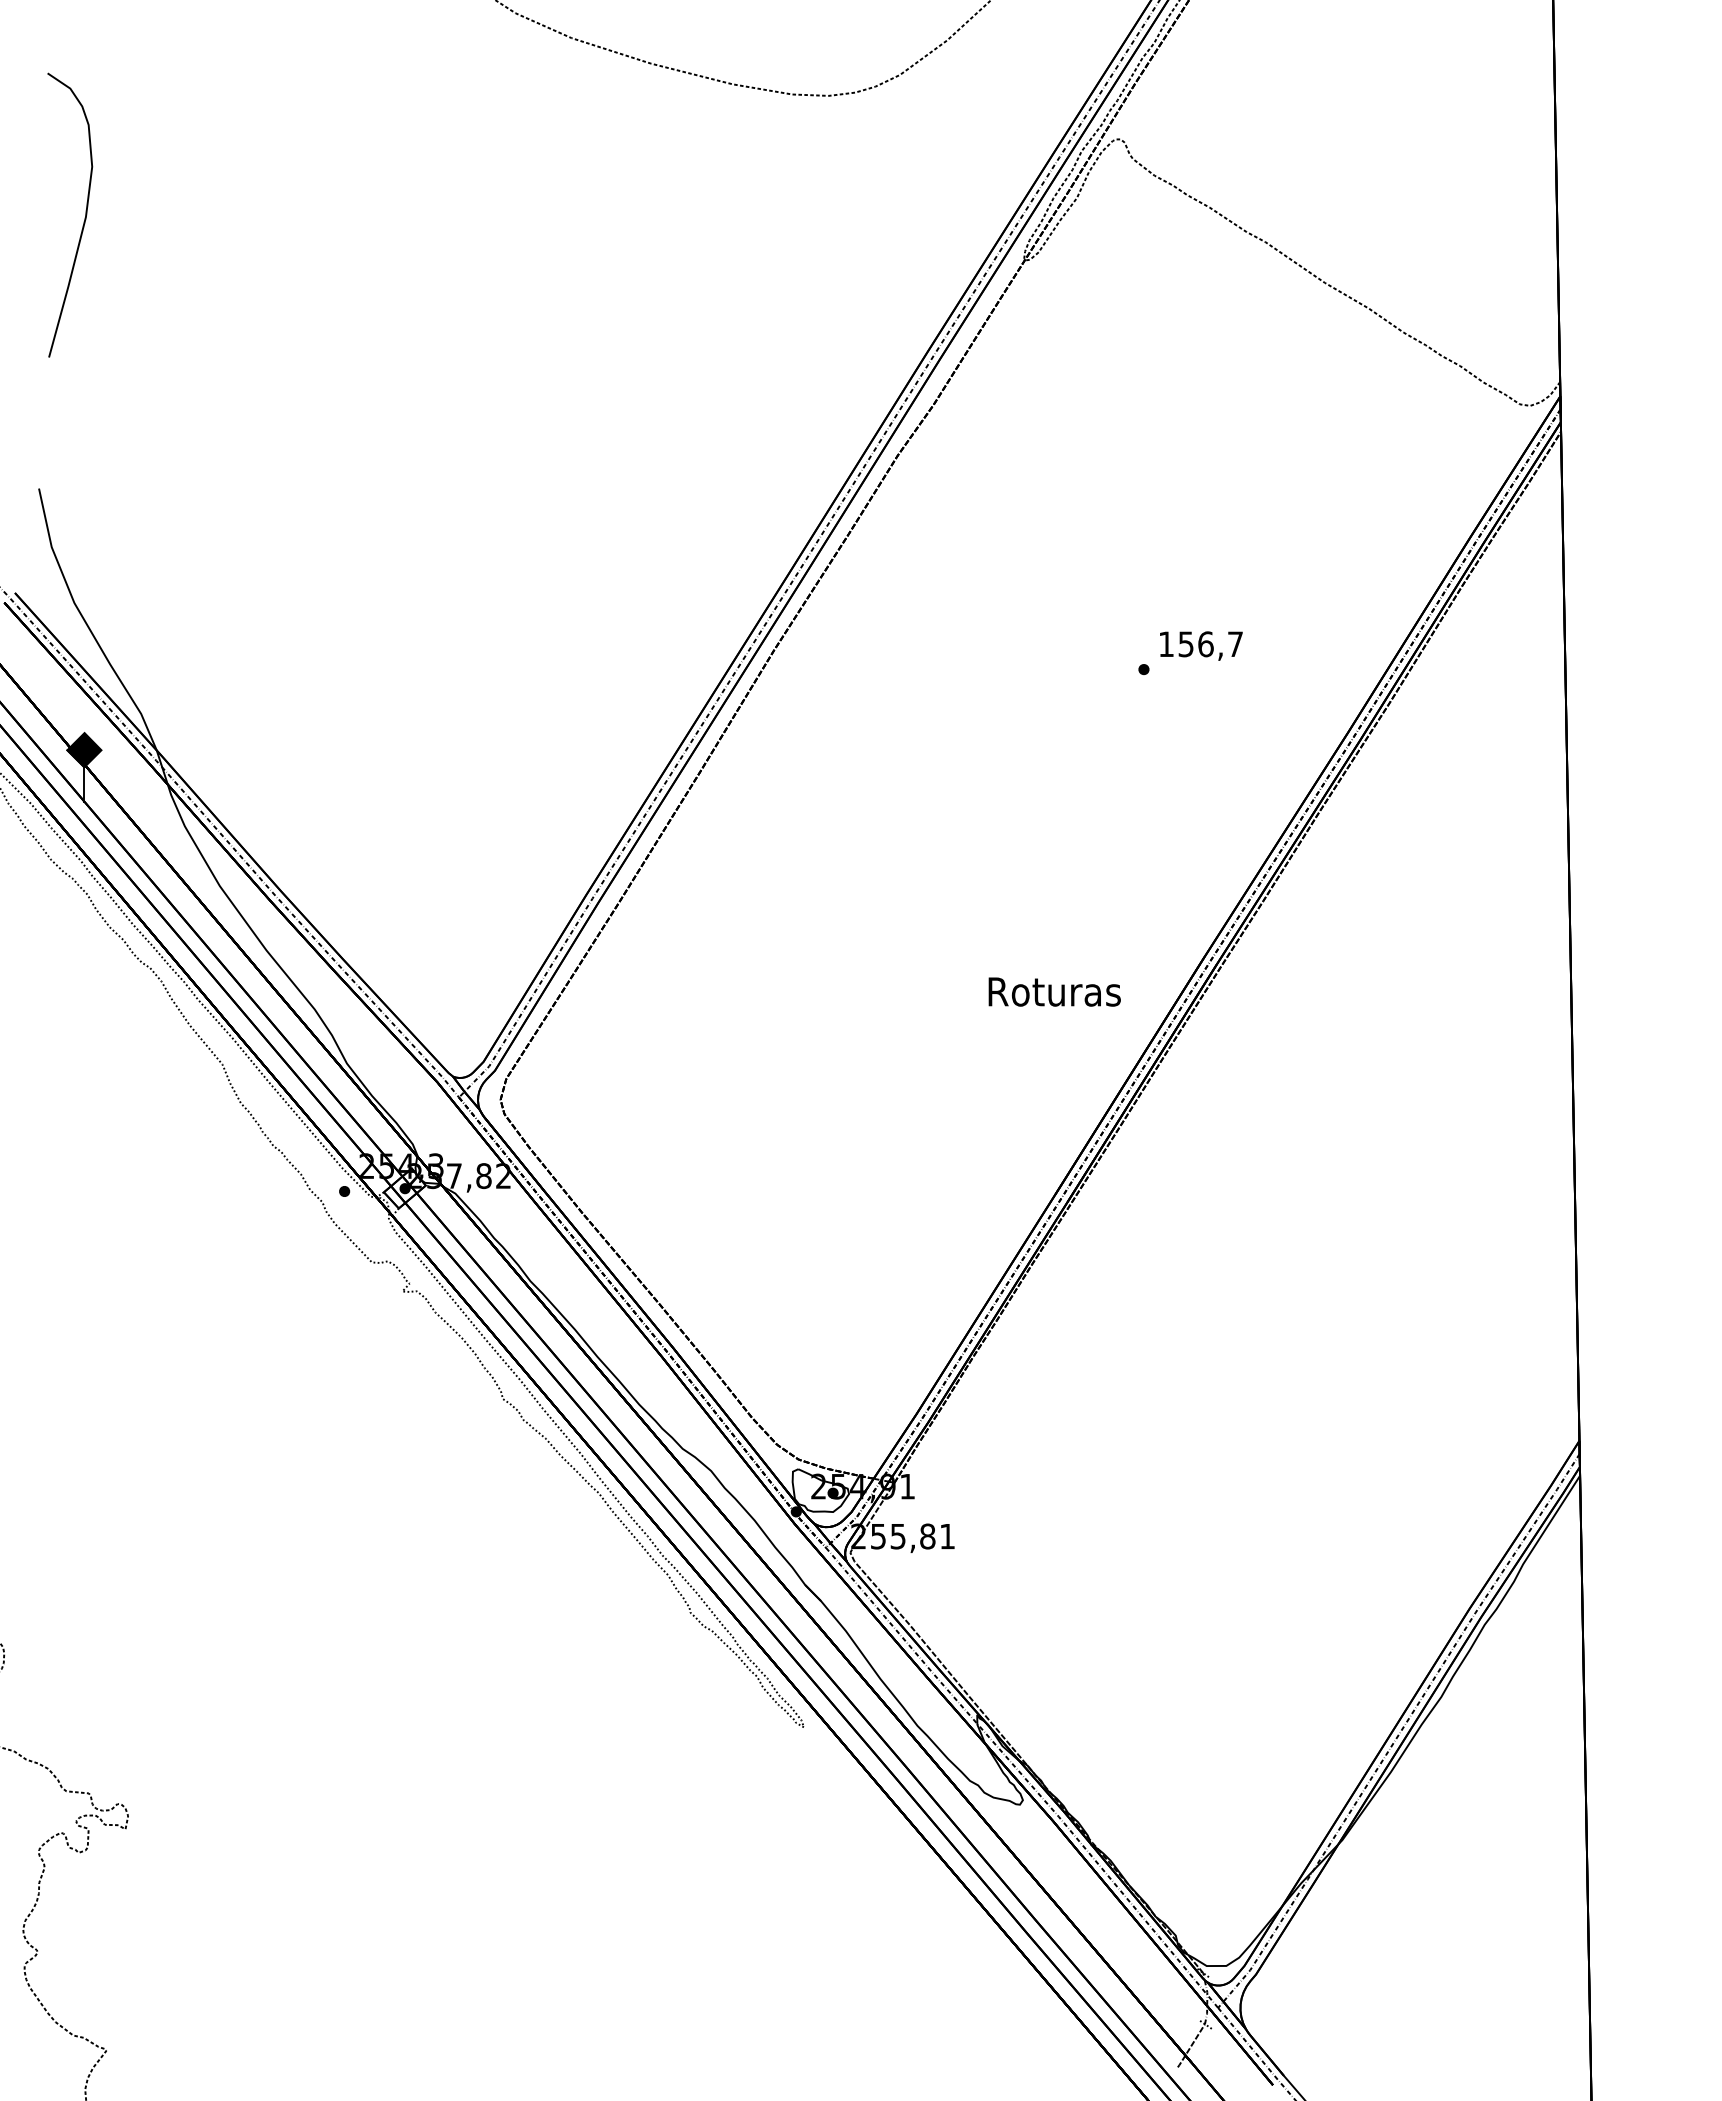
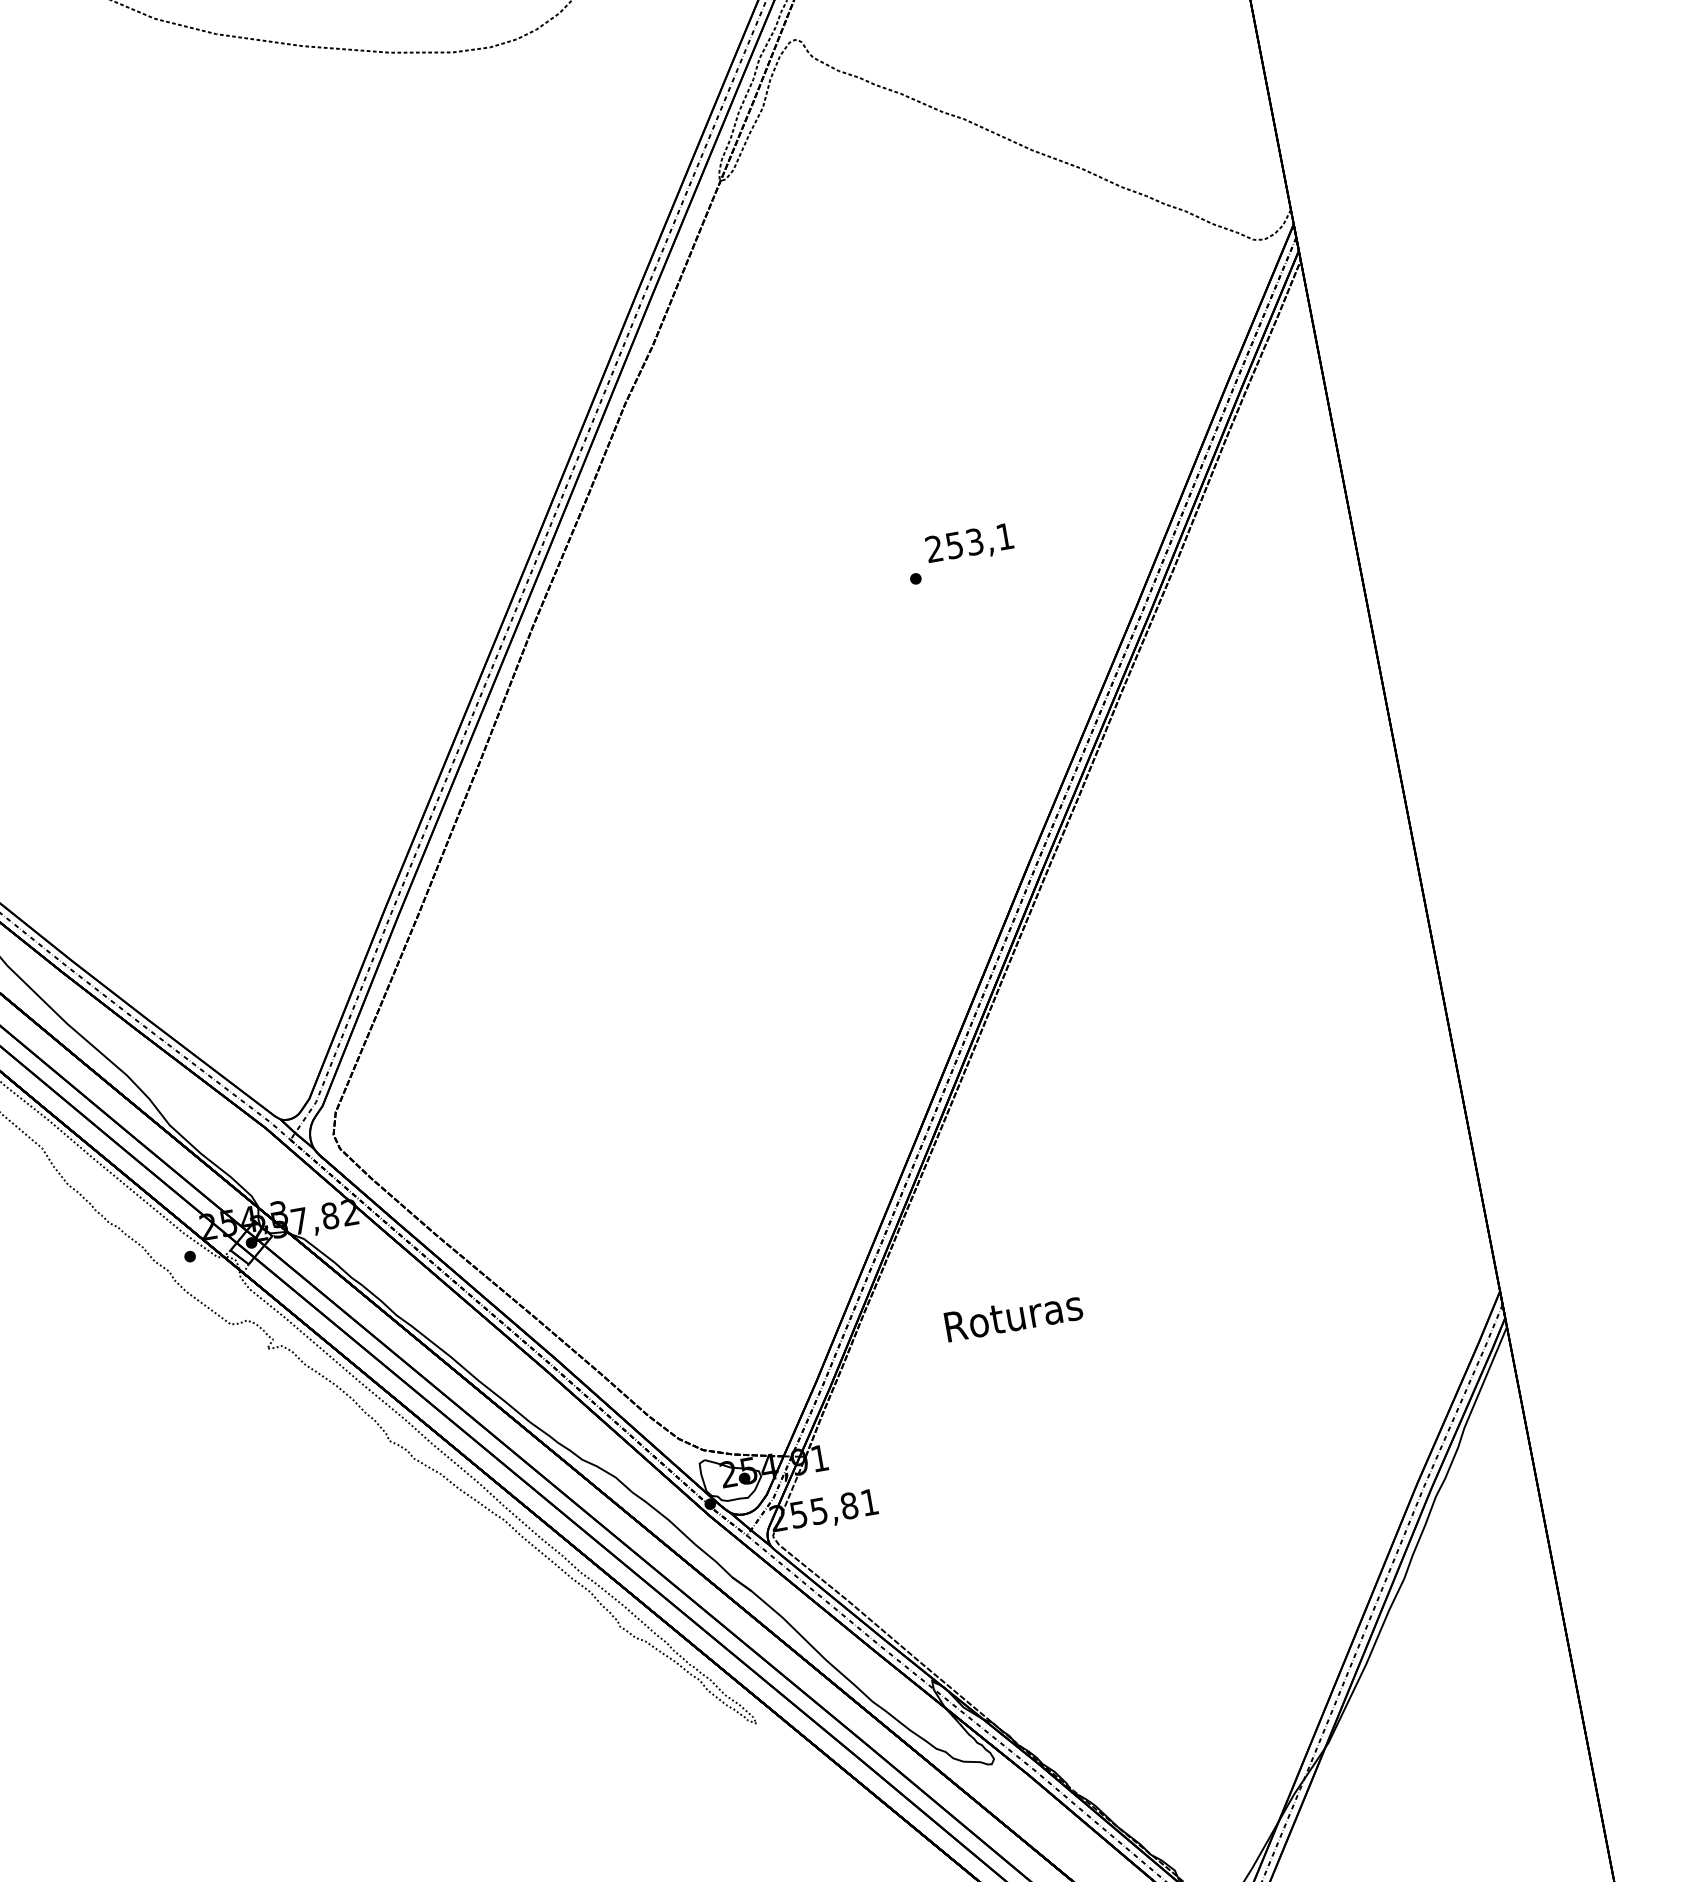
text: (1200, 644) -> (969, 543), 156,7 -> 253,1
text: (1054, 991) -> (1013, 1315), moved

